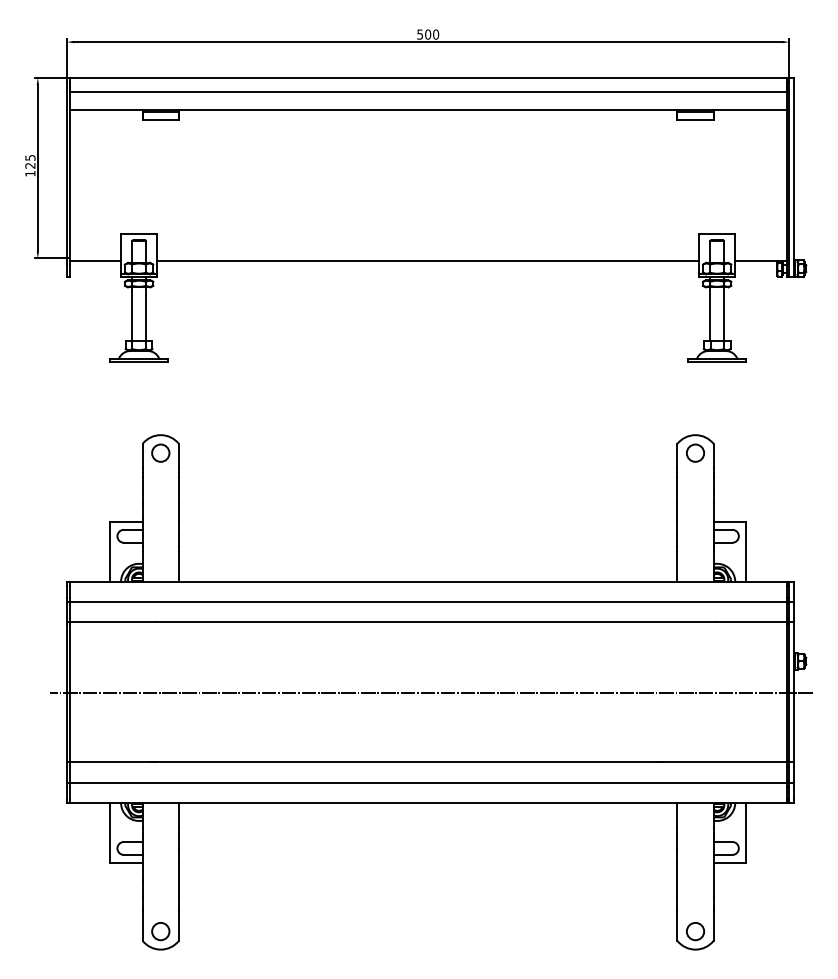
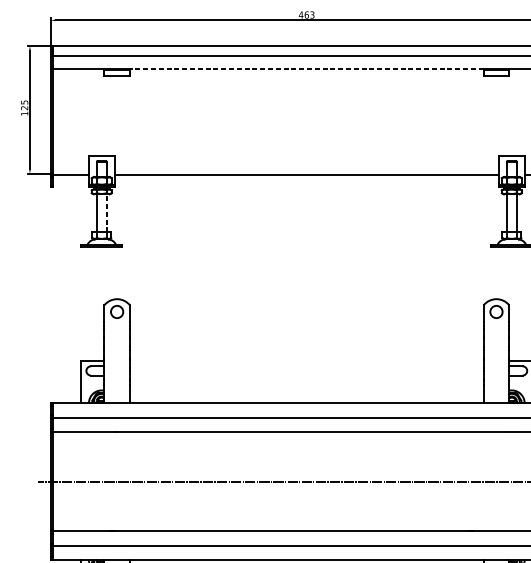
text: (427, 34) -> (306, 14), 500 -> 463
line: (427, 110) -> (306, 68), solid -> dashed
line: (146, 314) -> (107, 213), solid -> dashed

